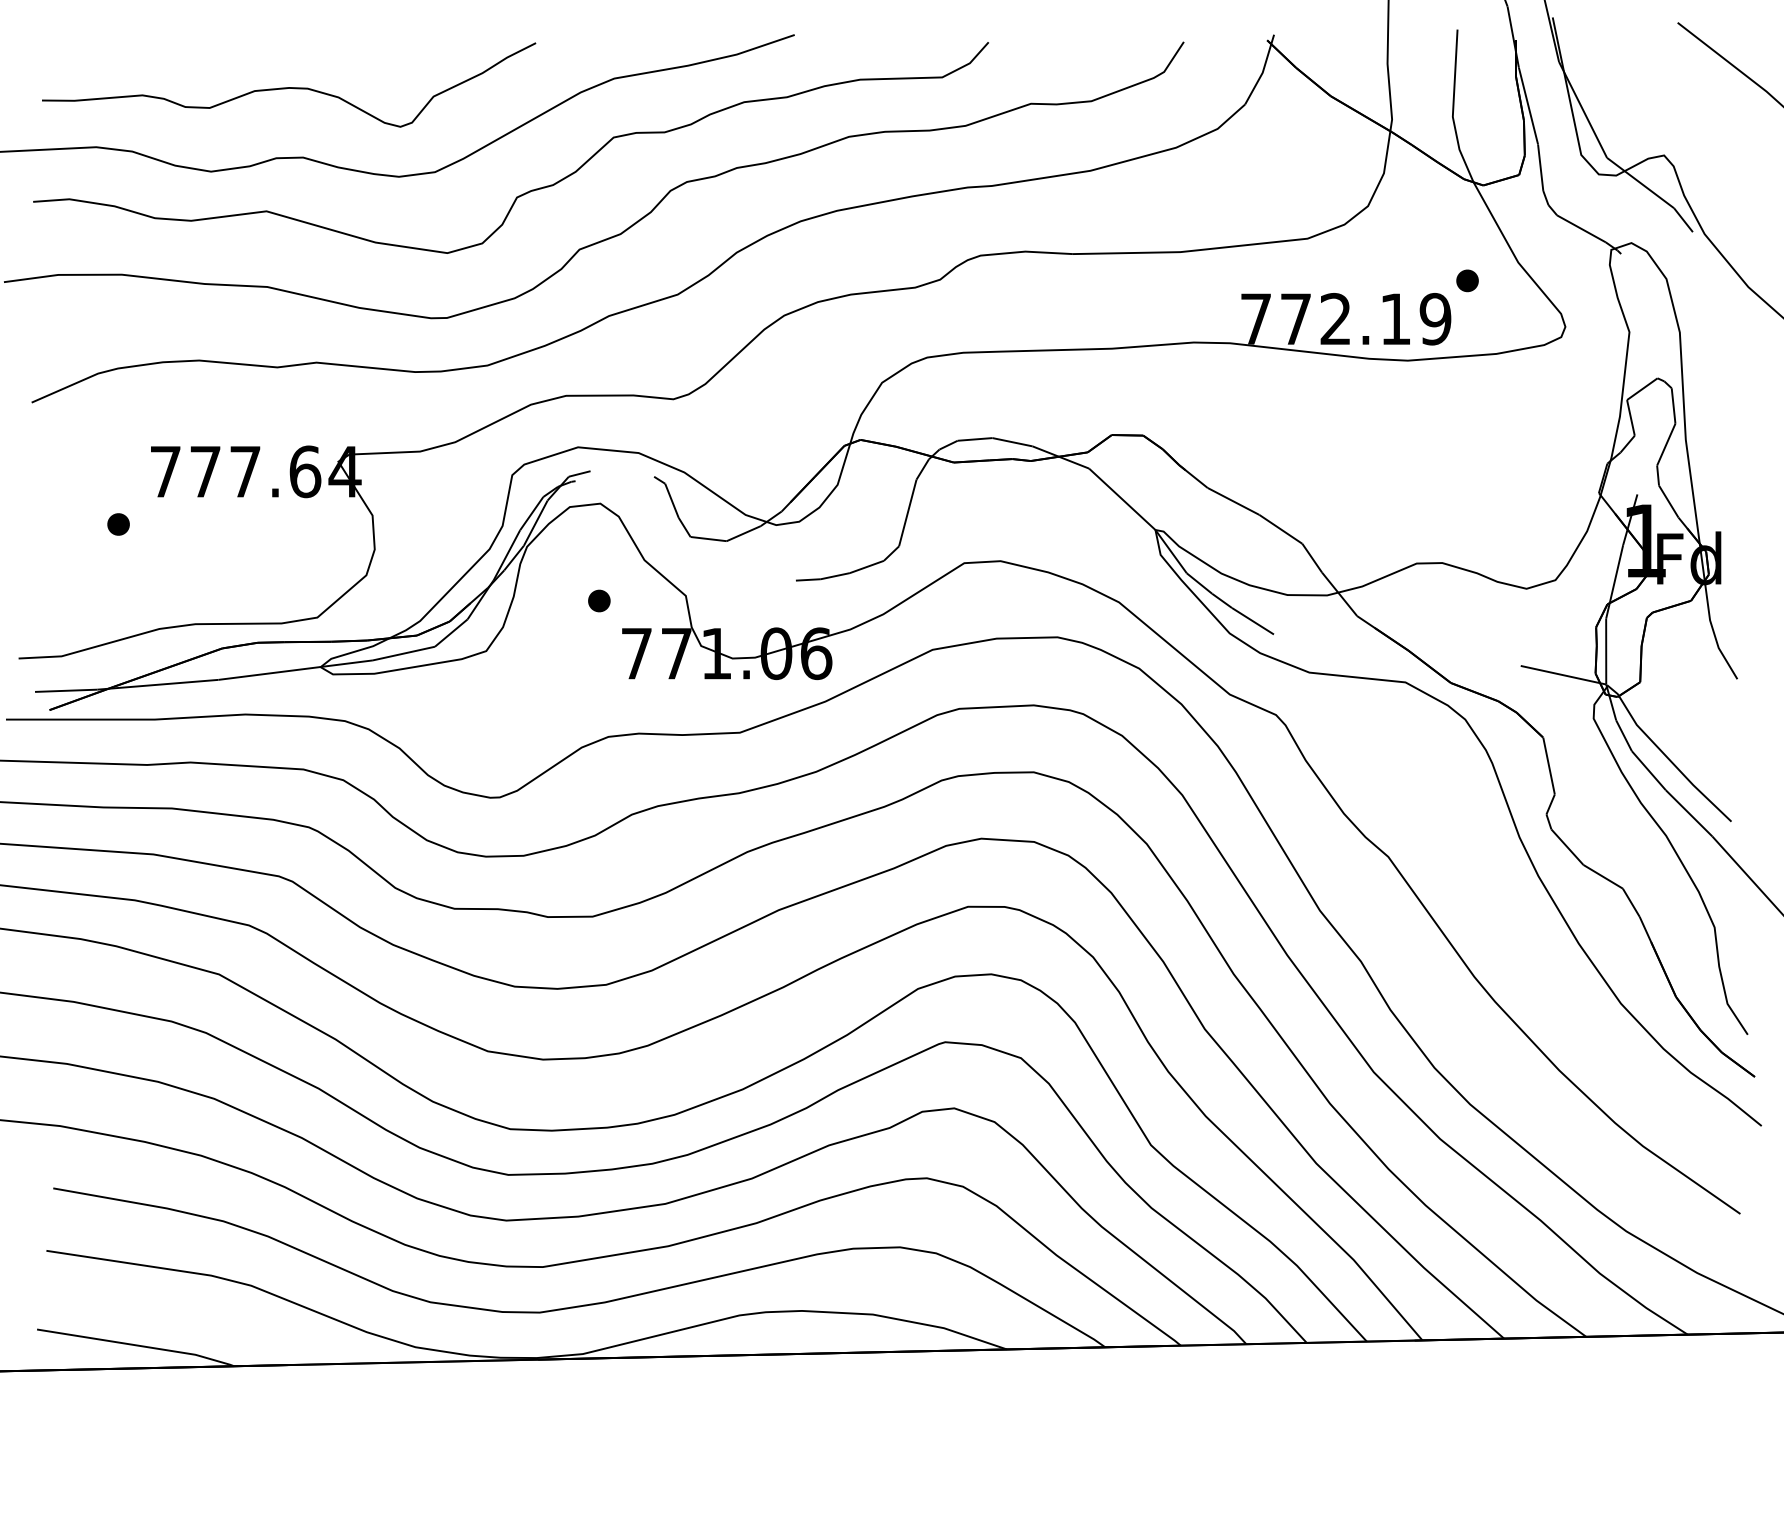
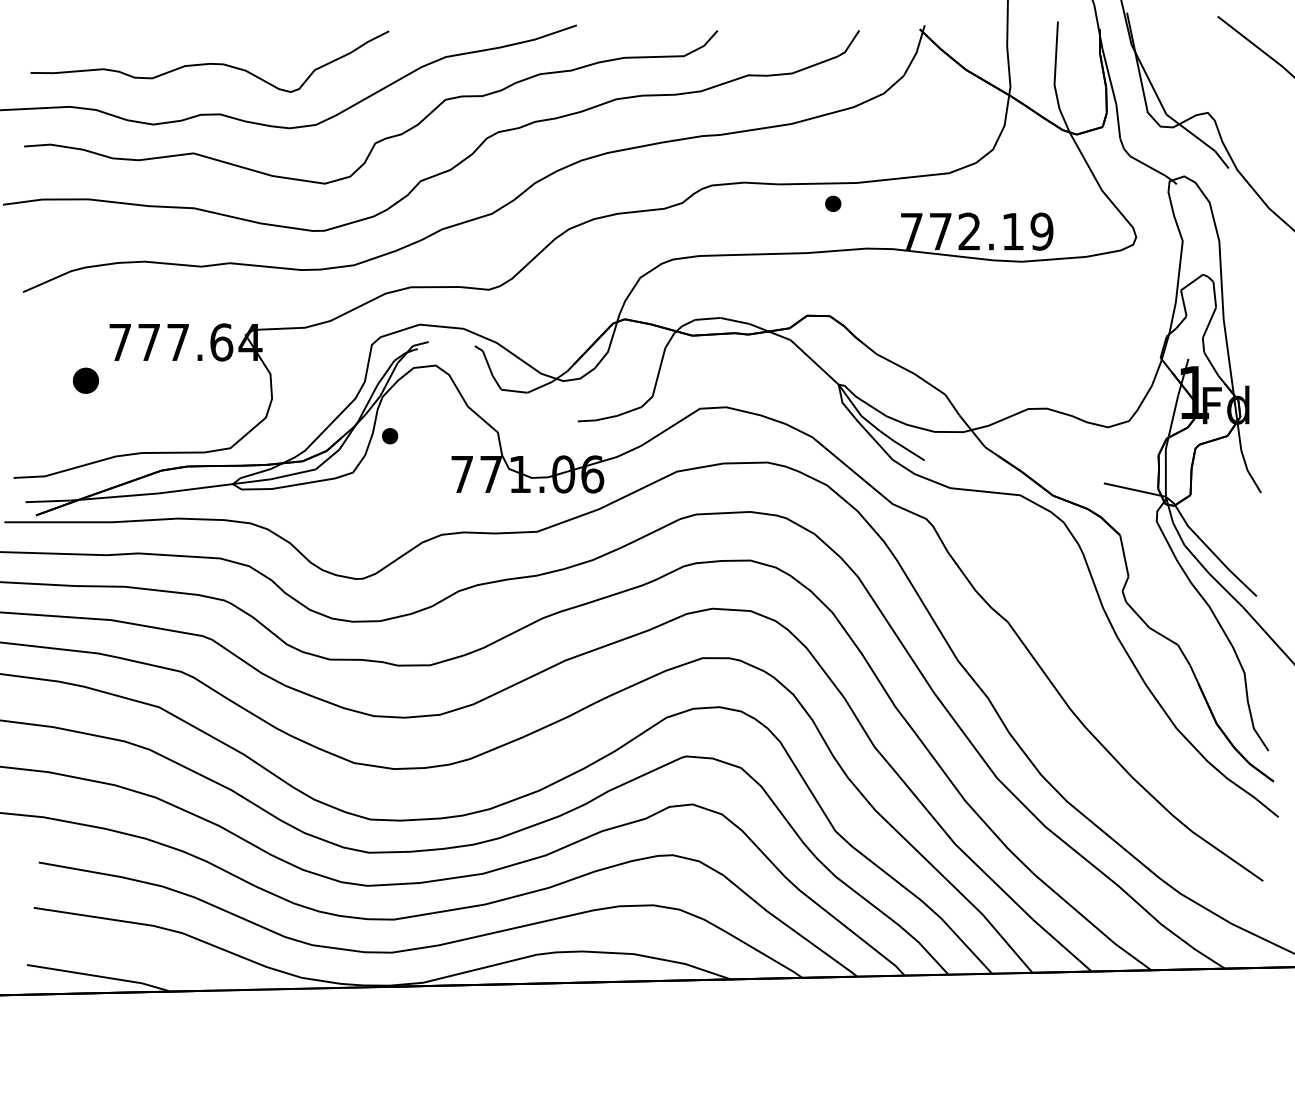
part: (1467, 280) -> (833, 203), moved
part: (119, 524) -> (86, 380), size x1.6
part: (599, 601) -> (390, 436), moved

